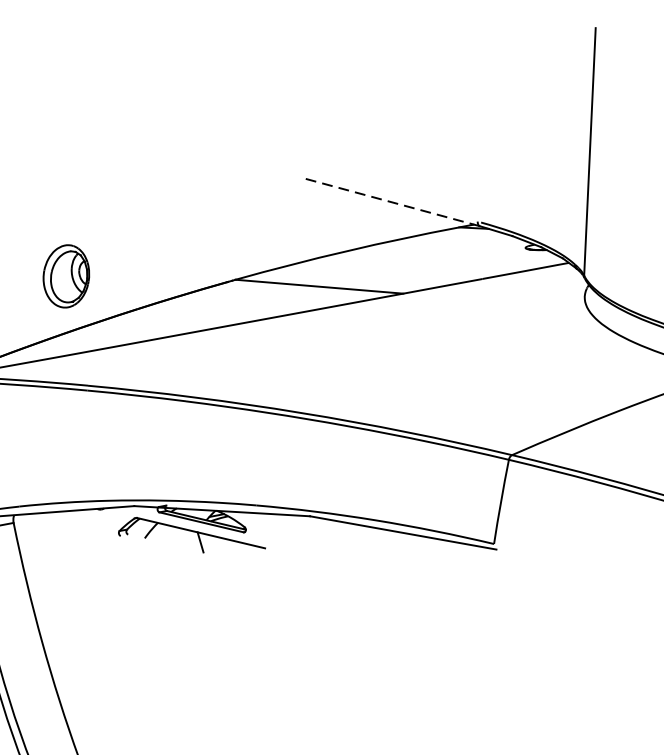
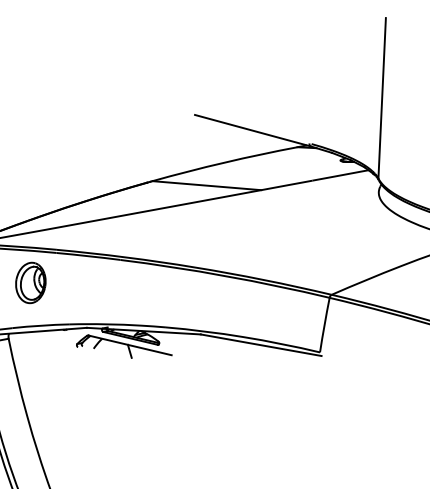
line: (389, 201) -> (252, 130), dashed -> solid
part: (65, 275) -> (30, 282), moved

